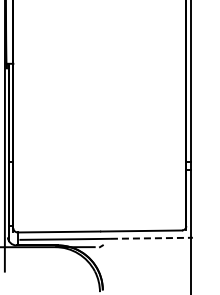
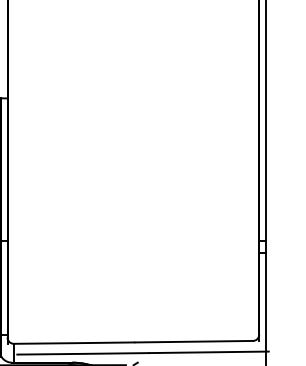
line: (151, 238) -> (208, 352), dashed -> solid

